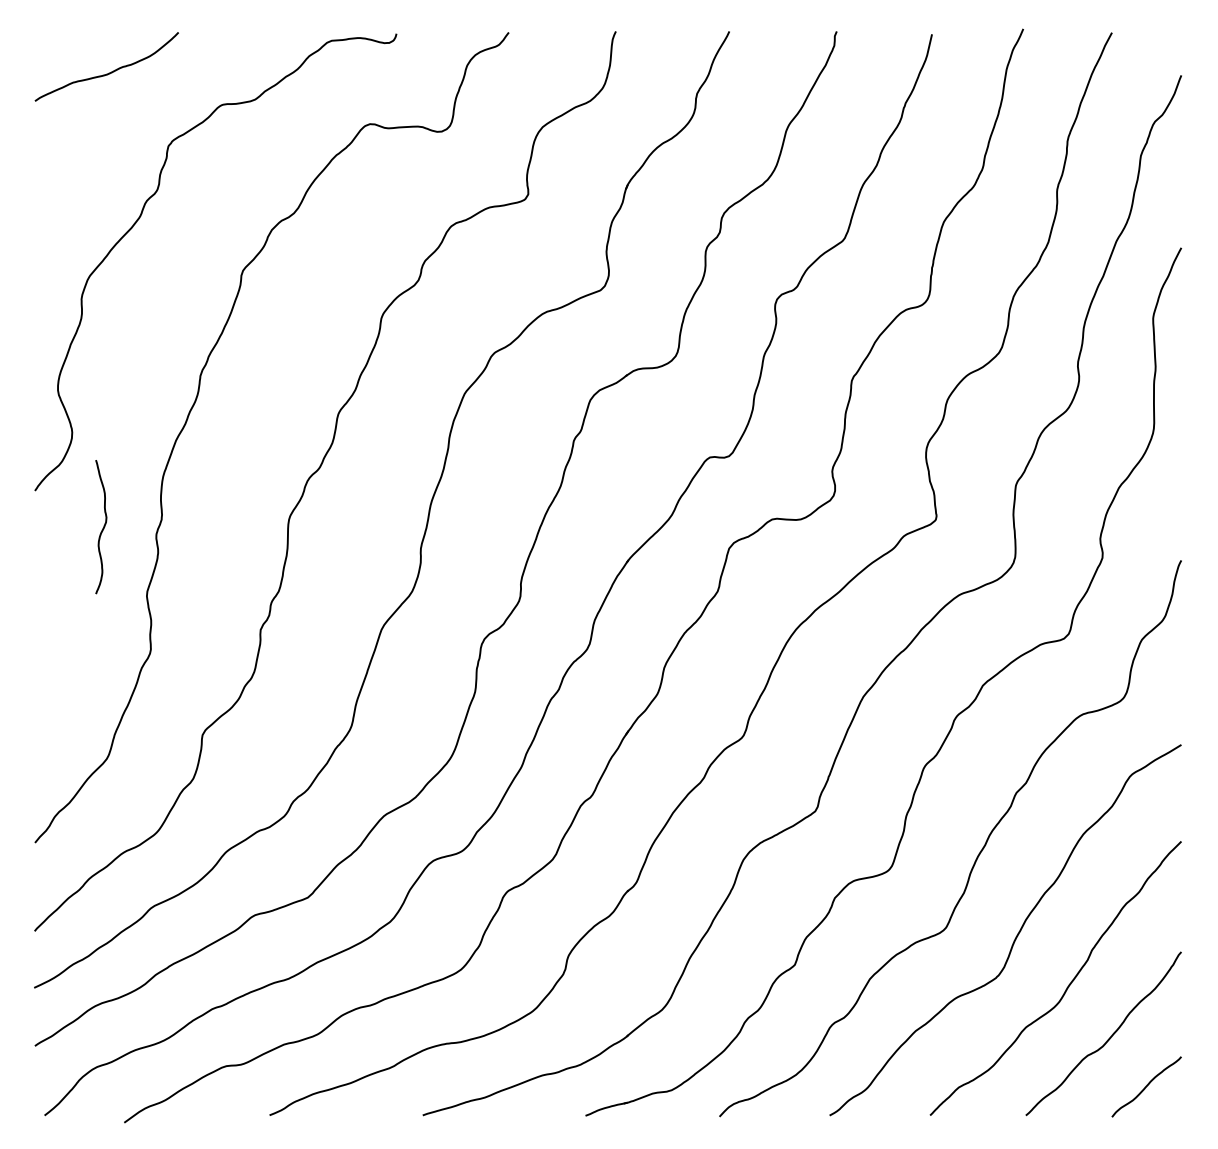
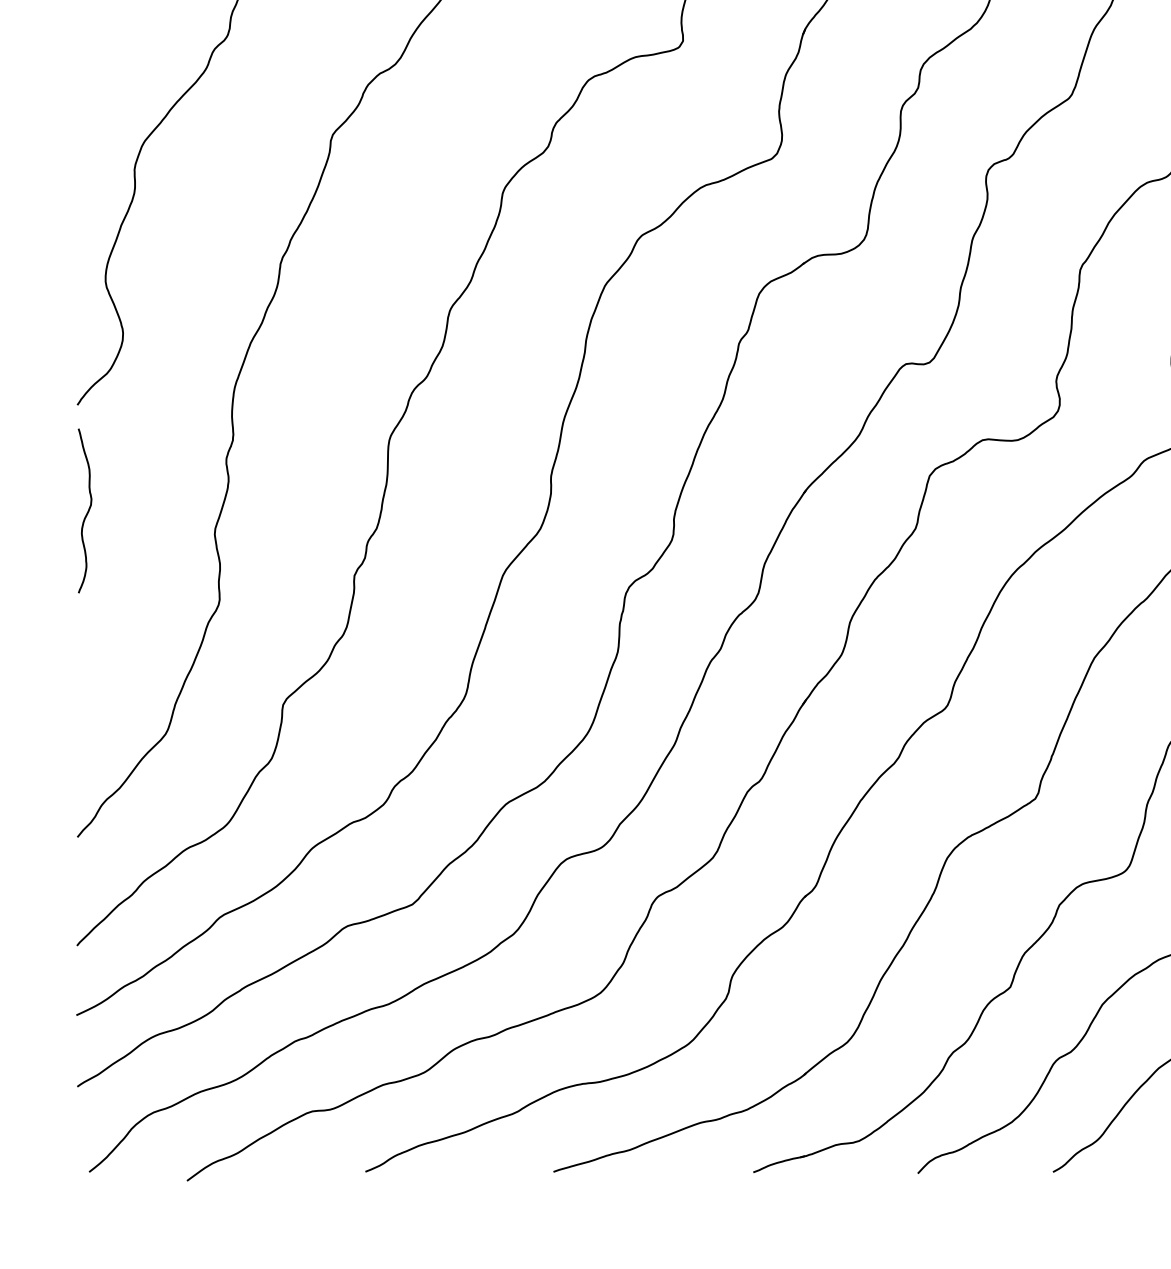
curve: (102, 528) -> (86, 512), moved

